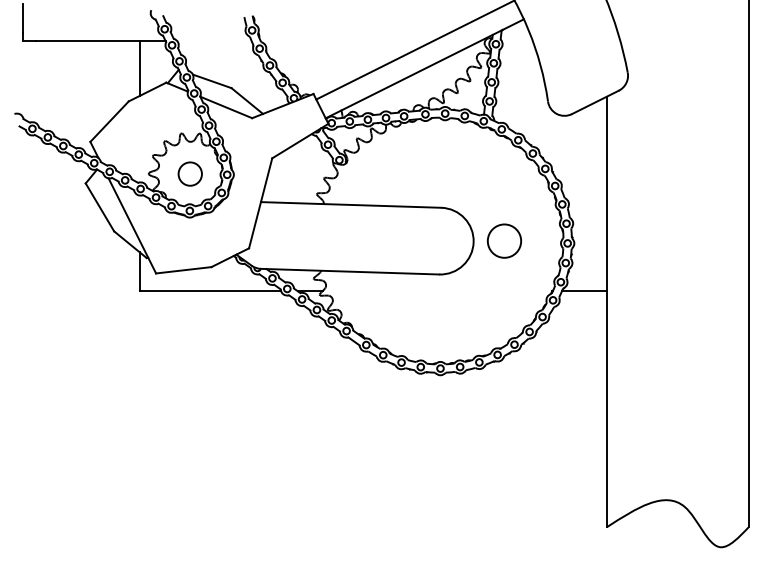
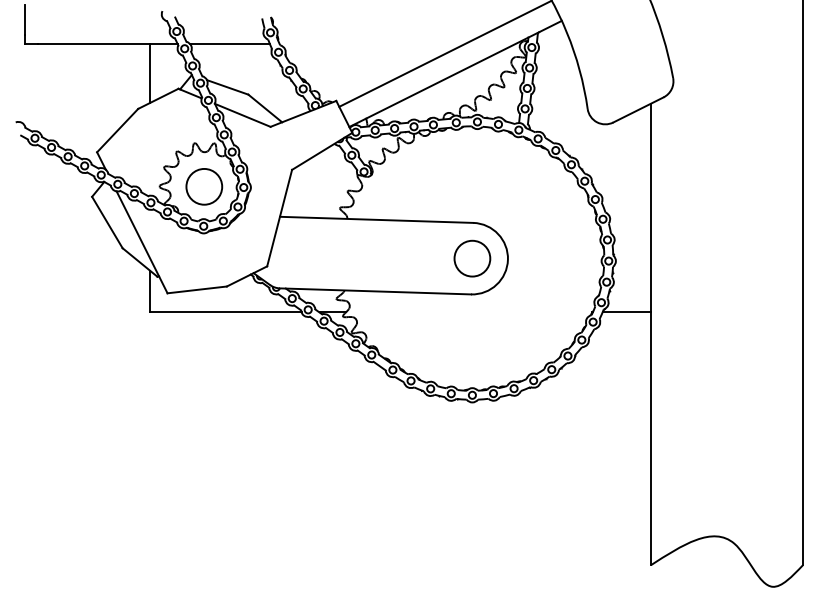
line: (214, 41) -> (230, 44), added
circle: (189, 173) -> (203, 186), size x1.43
circle: (504, 240) -> (472, 257), moved

